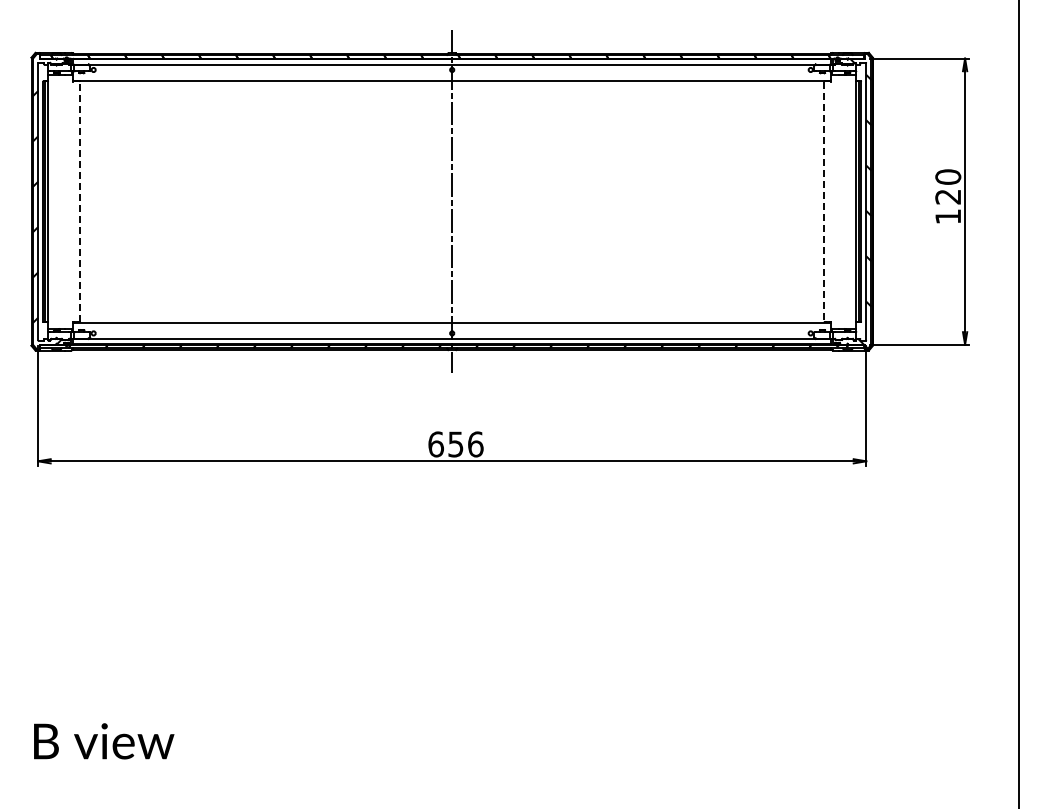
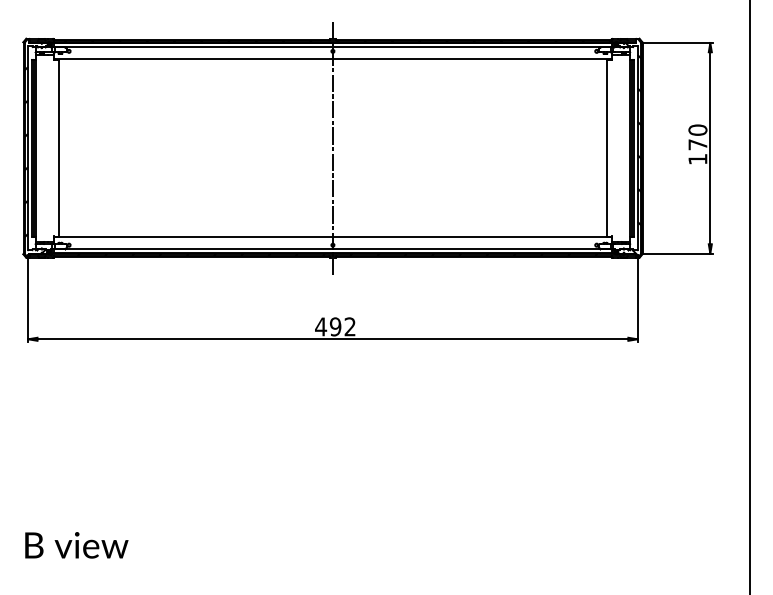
text: (947, 196) -> (697, 144), 120 -> 170
line: (80, 201) -> (59, 148), dashed -> solid
line: (824, 201) -> (606, 148), dashed -> solid
text: (455, 444) -> (335, 326), 656 -> 492

